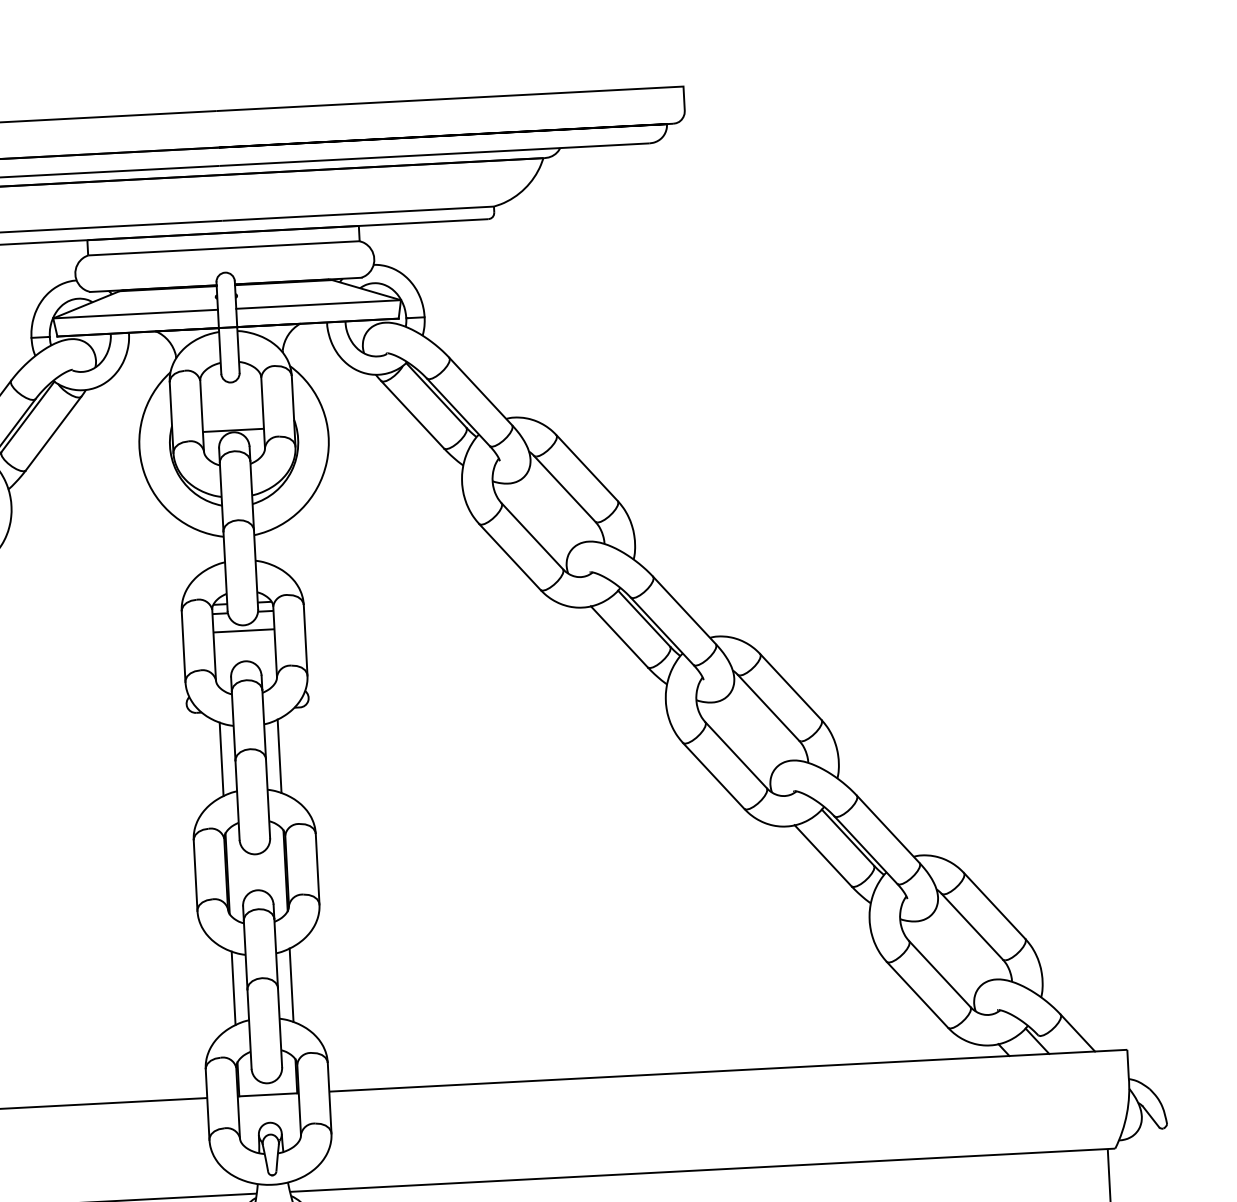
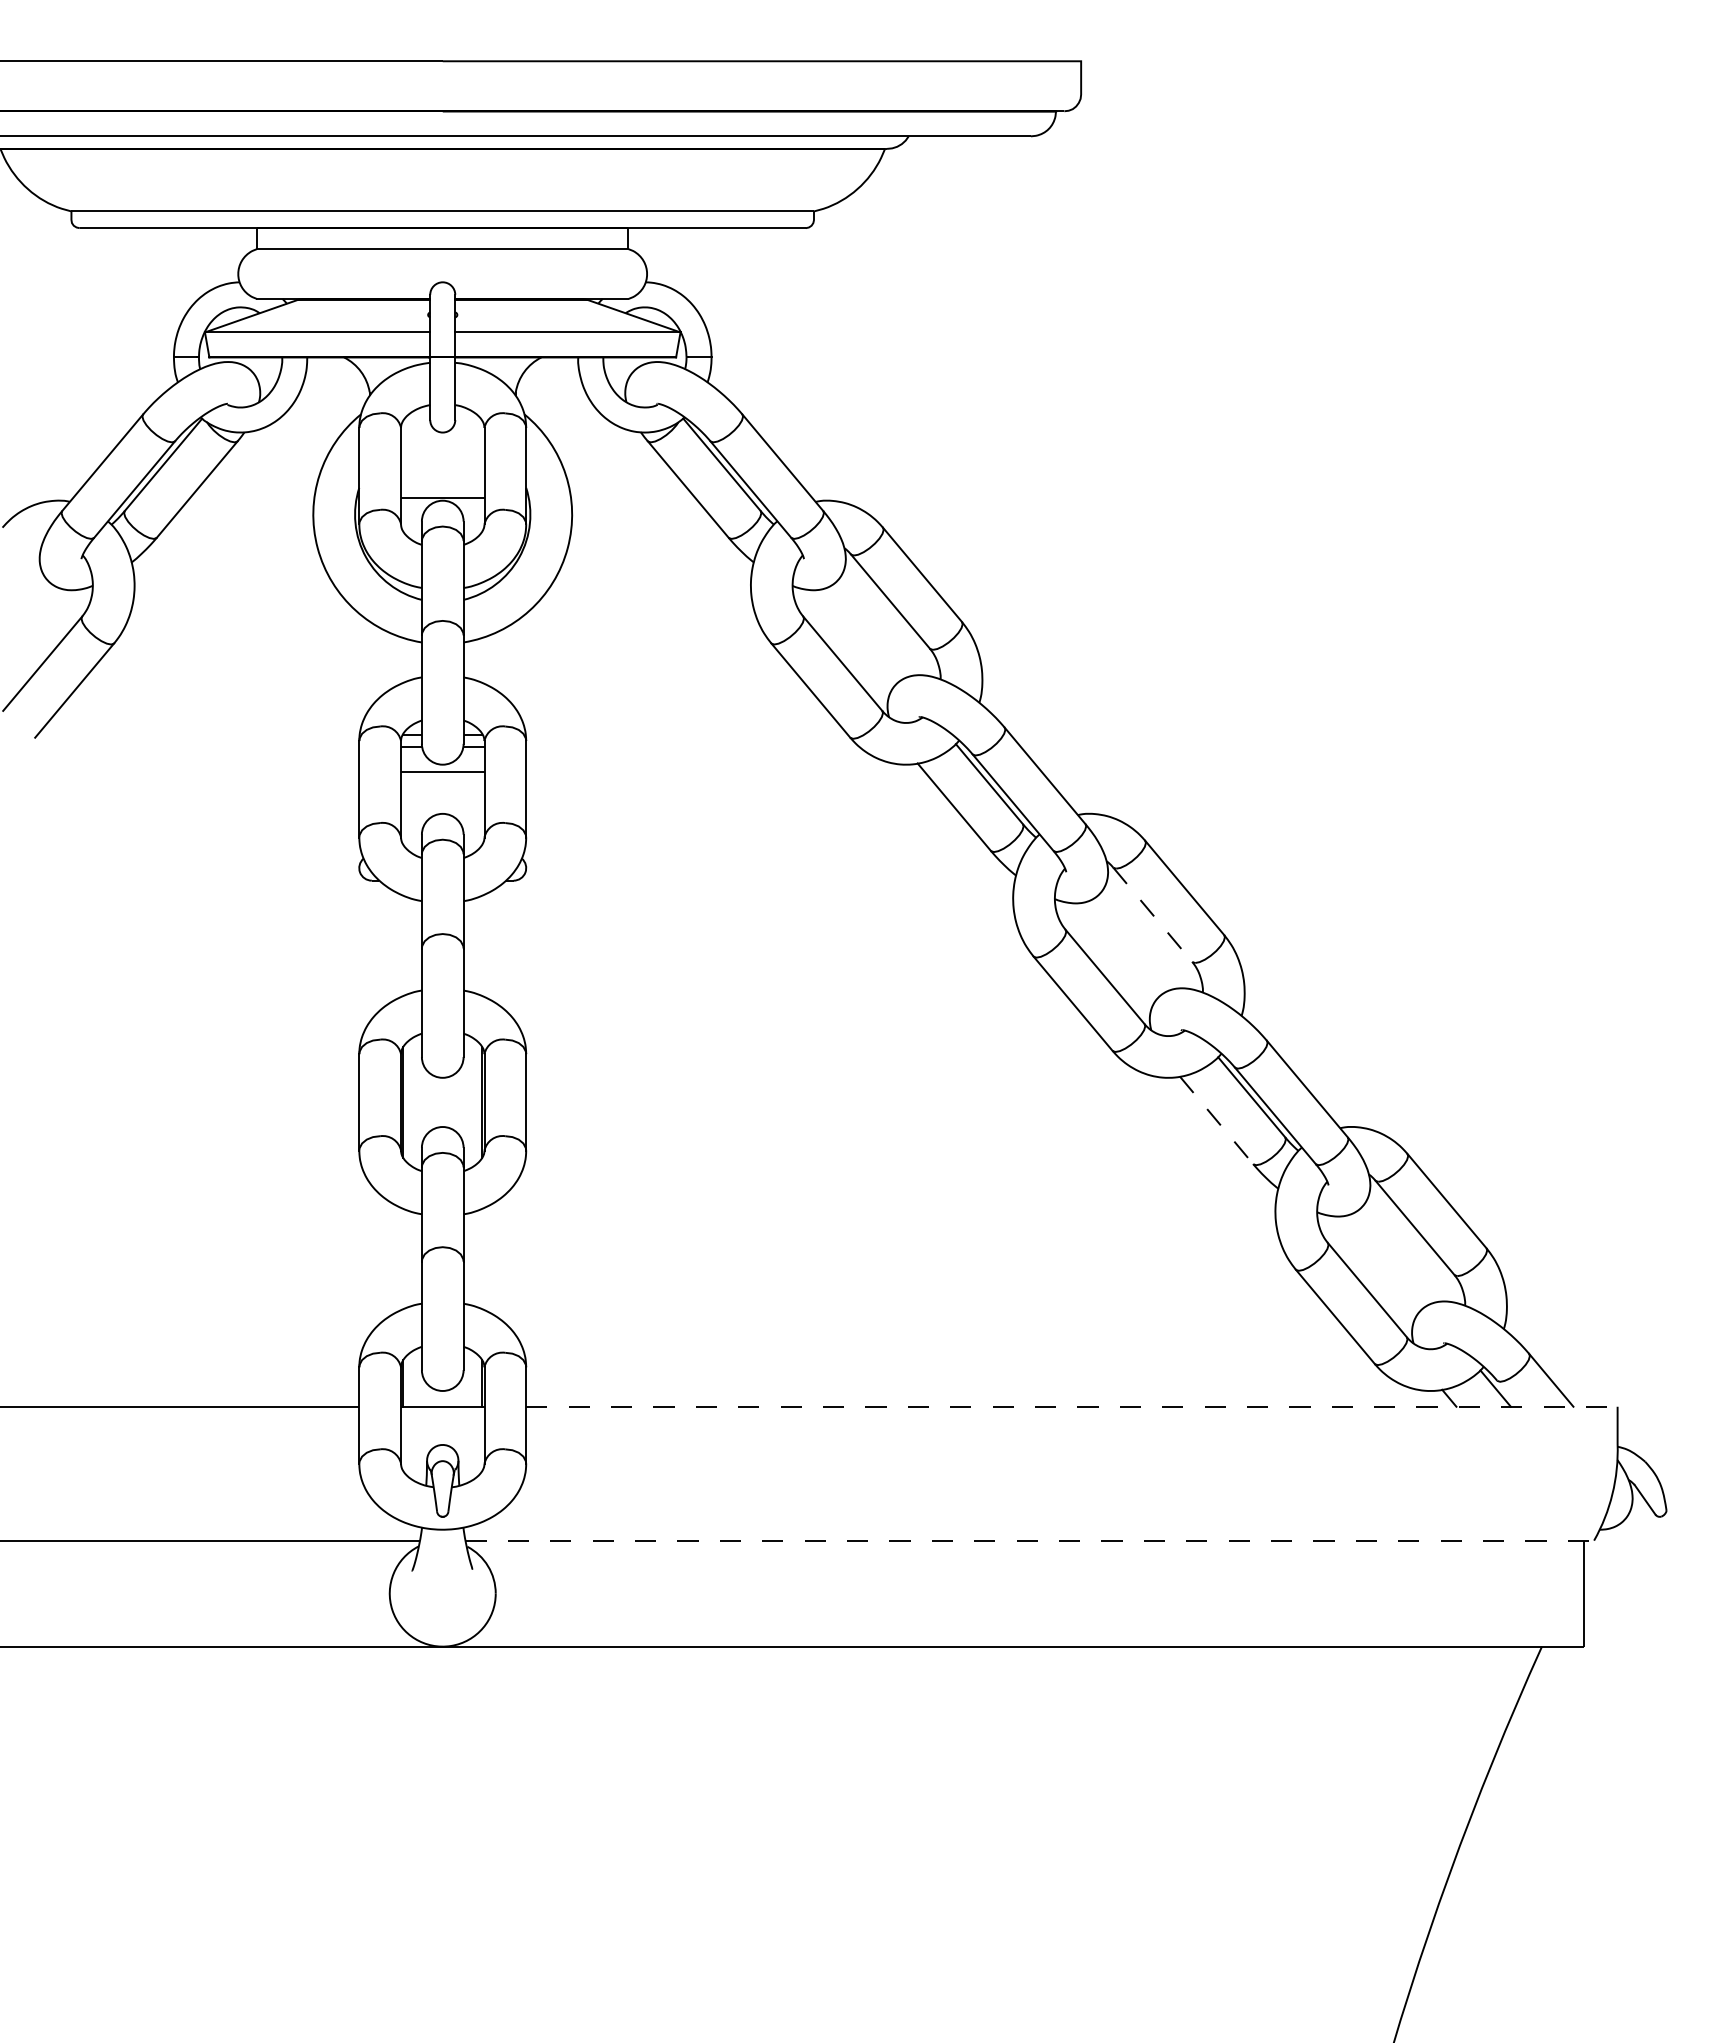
line: (768, 707) -> (1152, 914), solid -> dashed
line: (279, 756) -> (482, 945), removed
line: (221, 759) -> (403, 945), removed
line: (823, 855) -> (1216, 1120), solid -> dashed
line: (291, 984) -> (482, 1258), removed
line: (233, 987) -> (403, 1258), removed
line: (728, 1070) -> (1071, 1406), solid -> dashed
line: (703, 1170) -> (1030, 1540), solid -> dashed

